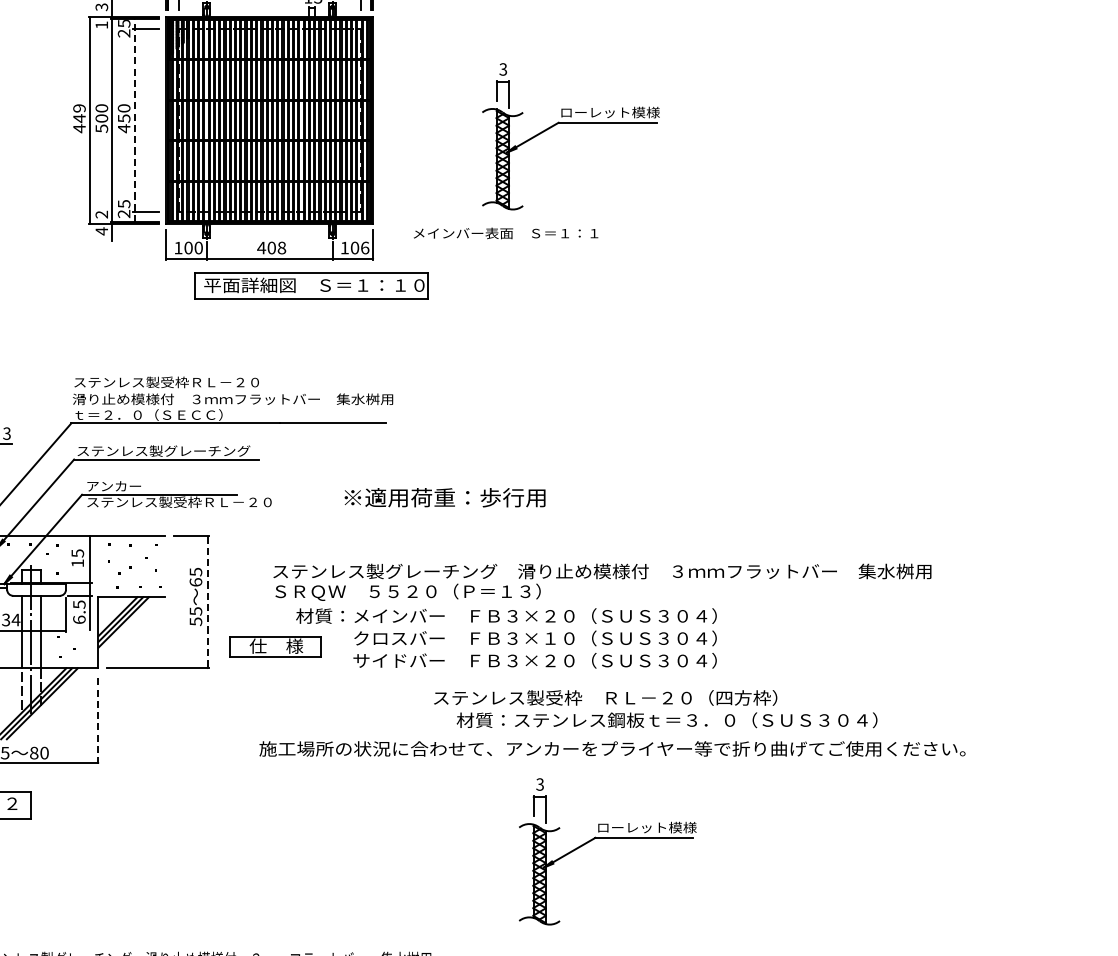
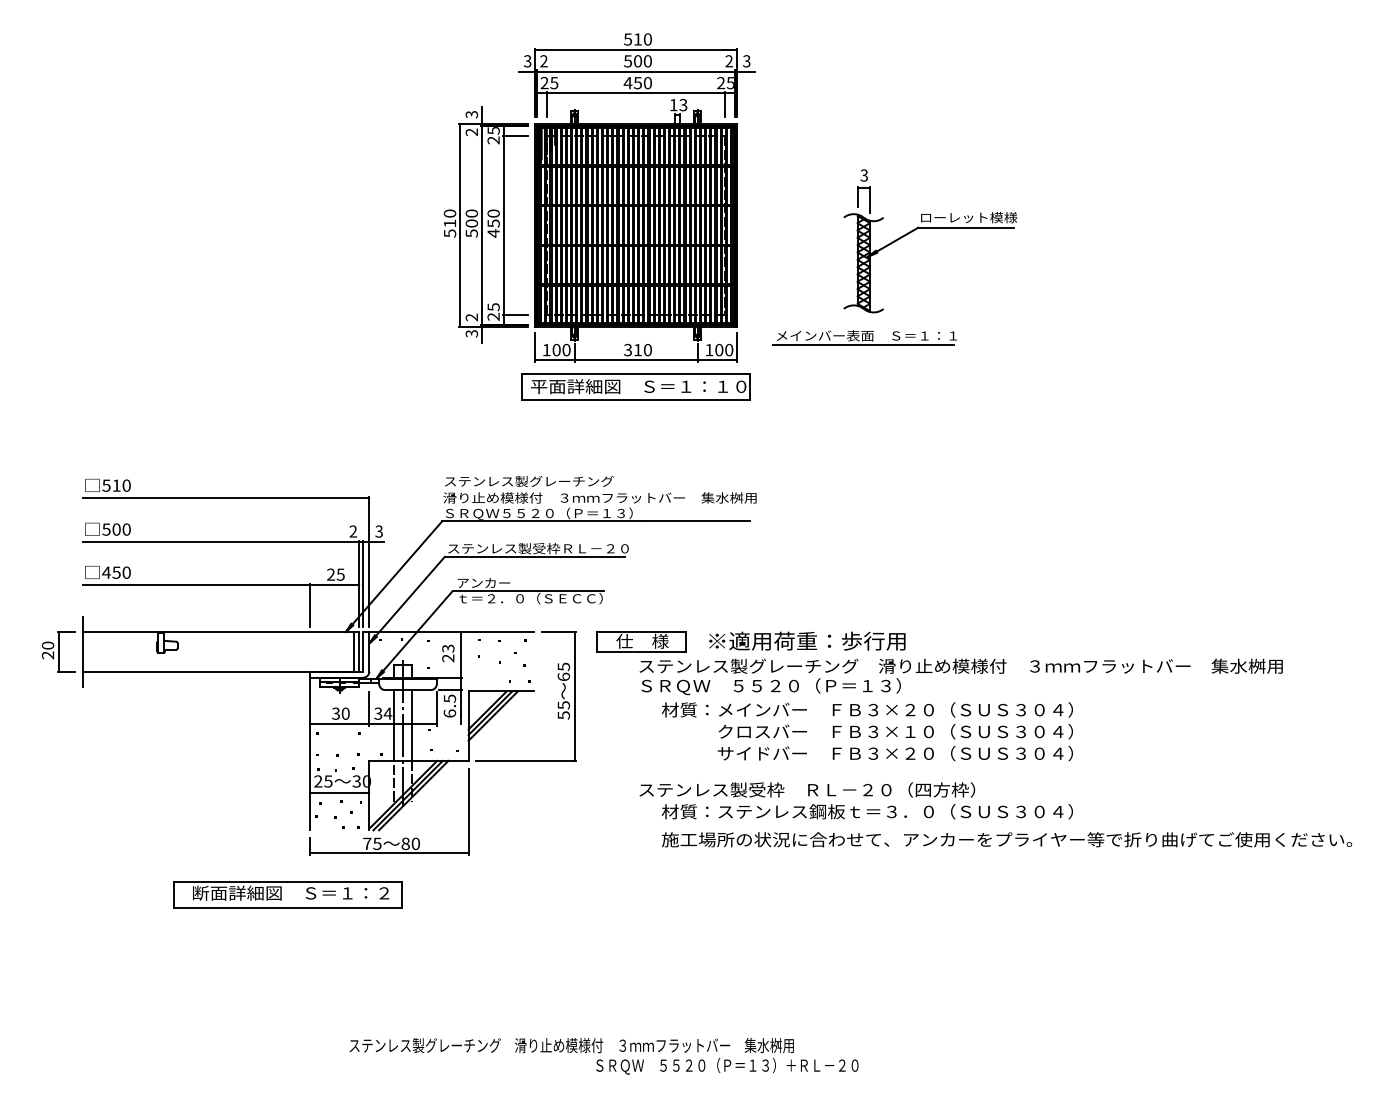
text: (101, 25) -> (471, 132), 1 -> 2
text: (80, 118) -> (450, 223), 449 -> 510
line: (134, 120) -> (503, 225), dashed -> solid
text: (101, 231) -> (471, 333), 4 -> 3
line: (502, 242) -> (863, 344), added
text: (271, 247) -> (637, 349), 408 -> 310
text: (365, 248) -> (729, 350), 106 -> 100
part: (311, 285) -> (635, 386), moved
text: (209, 382) -> (577, 481), ステンレス製受枠ＲＬ－２０ -> ステンレス製グレーチング
text: (171, 415) -> (539, 513), ｔ＝２．０（ＳＥＣＣ） -> ＳＲＱＷ５５２０（Ｐ＝１３）
text: (212, 450) -> (580, 548), ステンレス製グレーチング -> ステンレス製受枠ＲＬ－２０
text: (445, 497) -> (807, 640), moved
text: (179, 502) -> (547, 598), ステンレス製受枠ＲＬ－２０ -> ｔ＝２．０（ＳＥＣＣ）
text: (77, 558) -> (448, 653), 15 -> 23
line: (207, 602) -> (575, 696), dashed -> solid
part: (275, 646) -> (641, 641), moved
text: (654, 708) -> (855, 800), moved
line: (98, 720) -> (468, 811), dashed -> solid
text: (612, 748) -> (1007, 839), moved
part: (607, 838) -> (966, 927), removed

